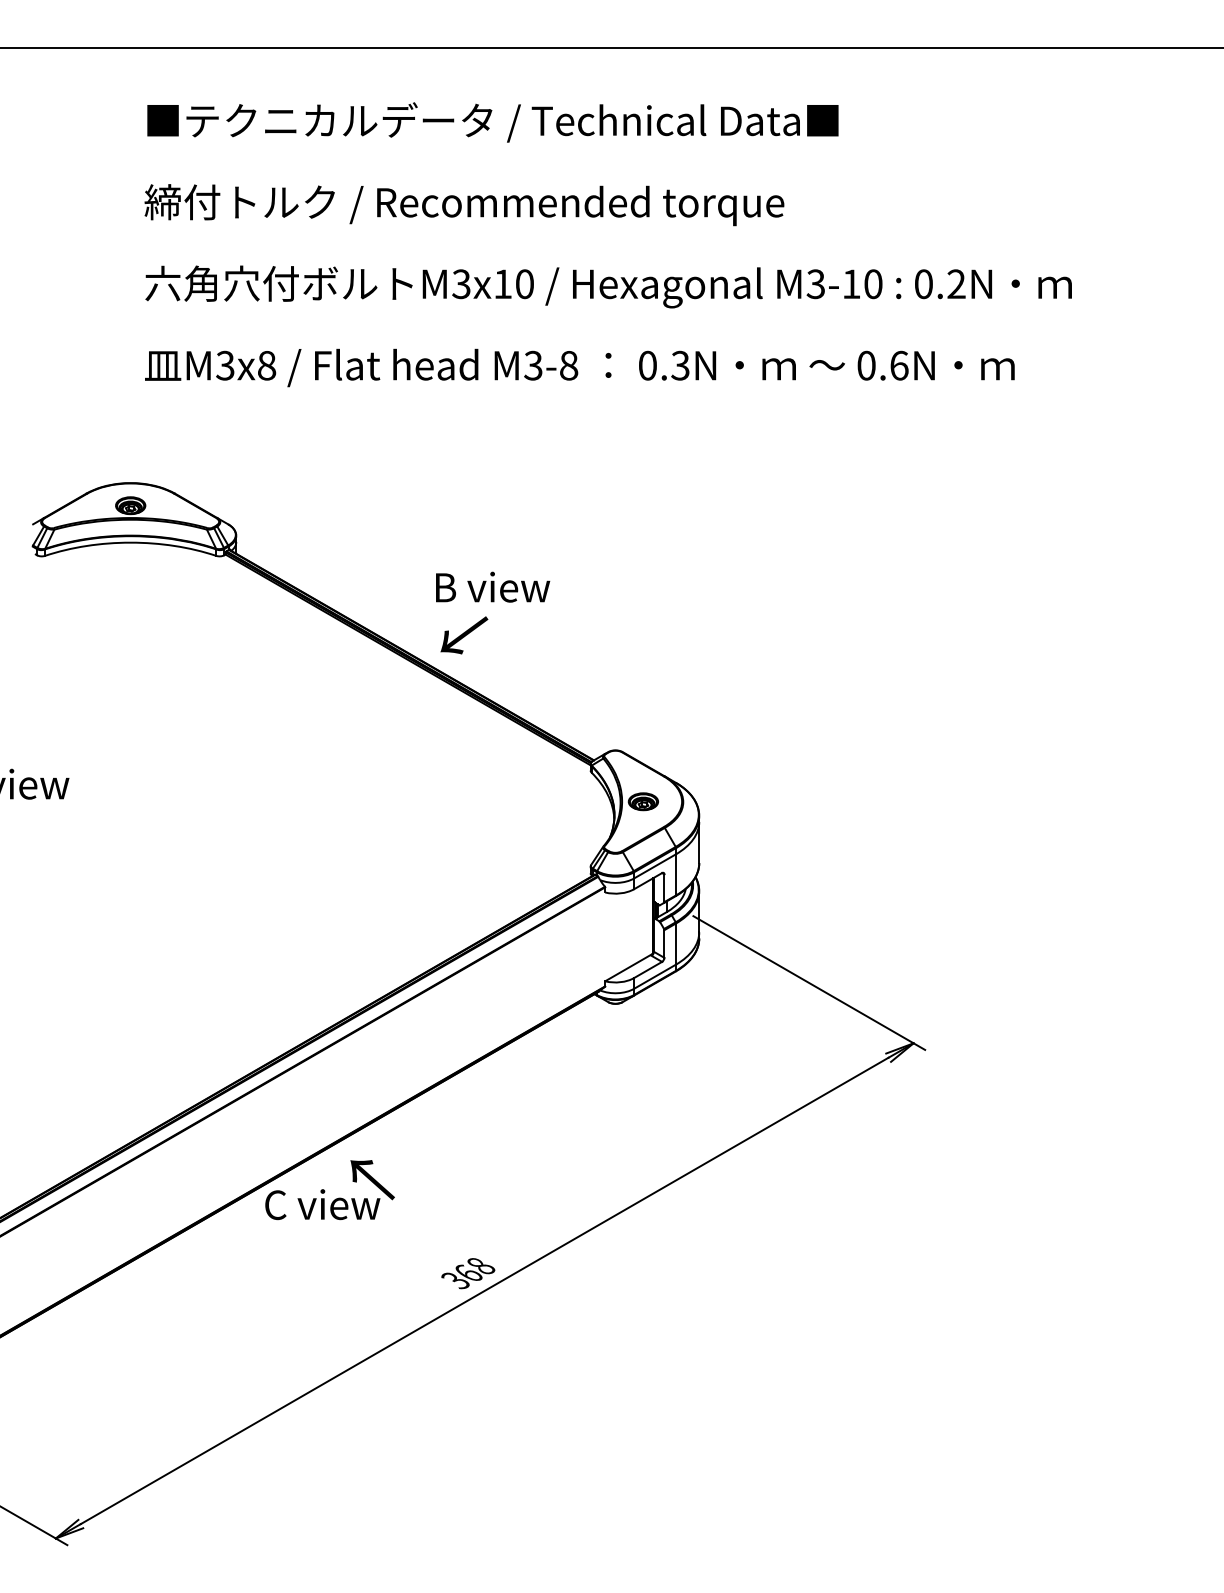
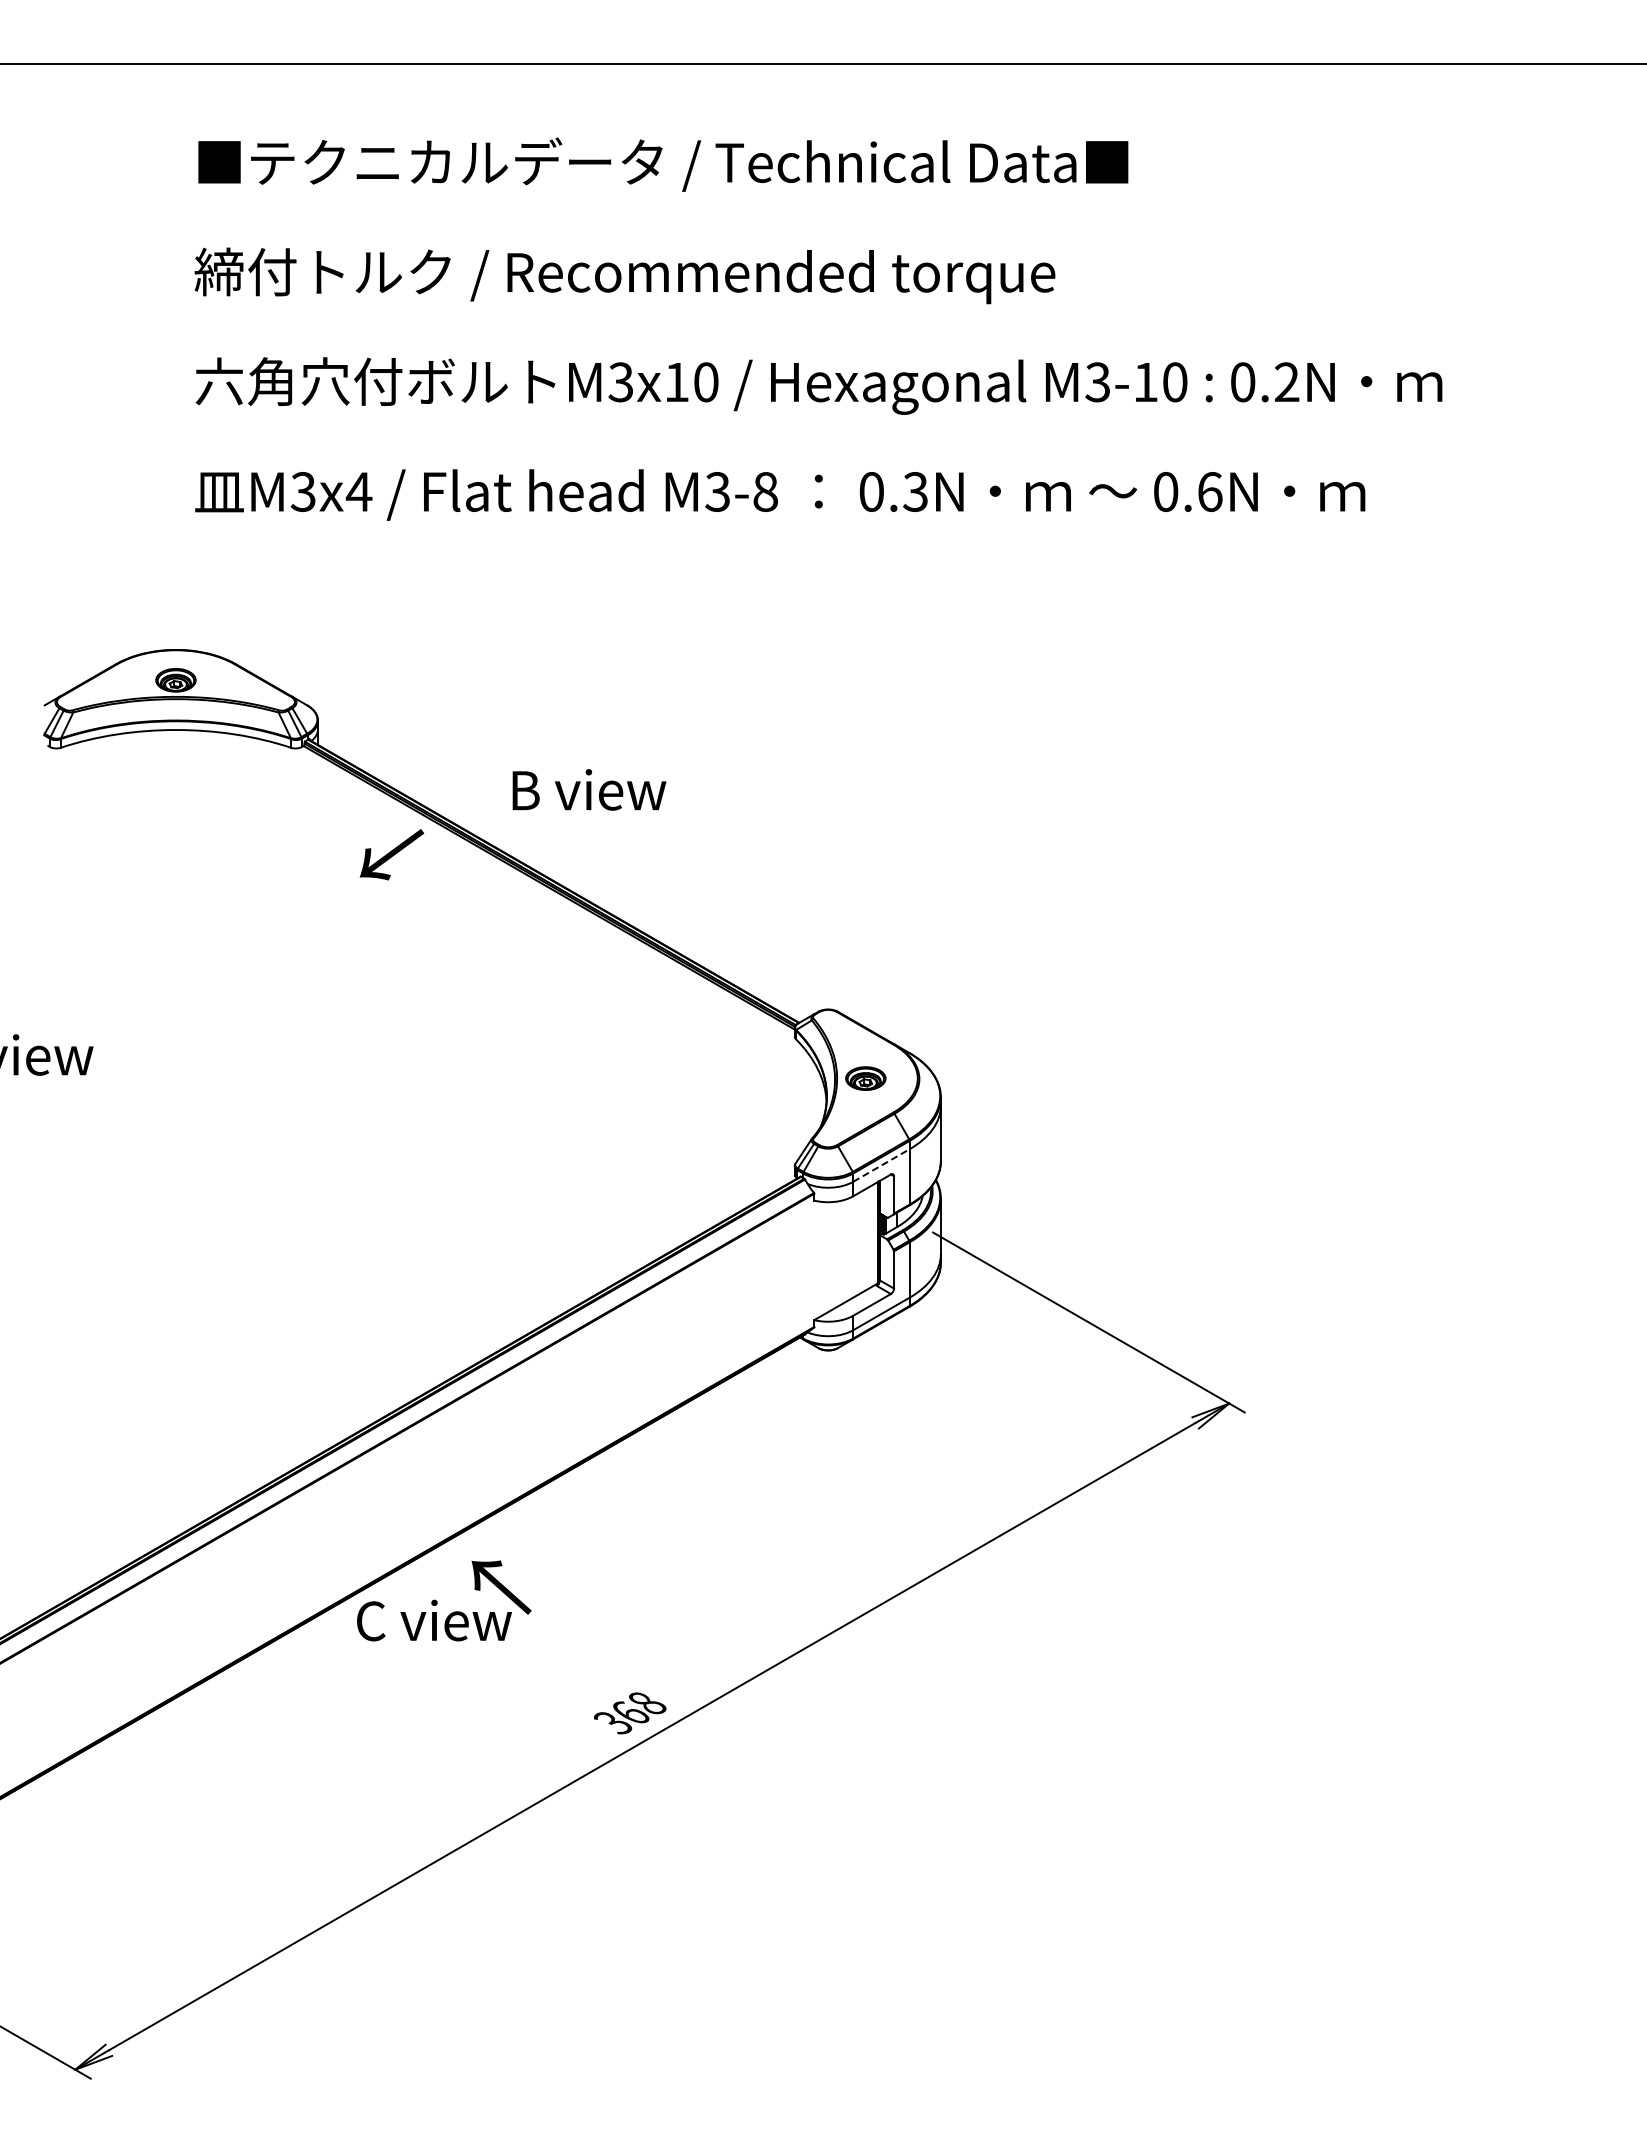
text: (266, 365) -> (358, 491), M3x8 -> M3x4
text: (493, 586) -> (589, 789), moved
text: (464, 635) -> (391, 854), moved
line: (655, 866) -> (881, 1165), solid -> dashed

